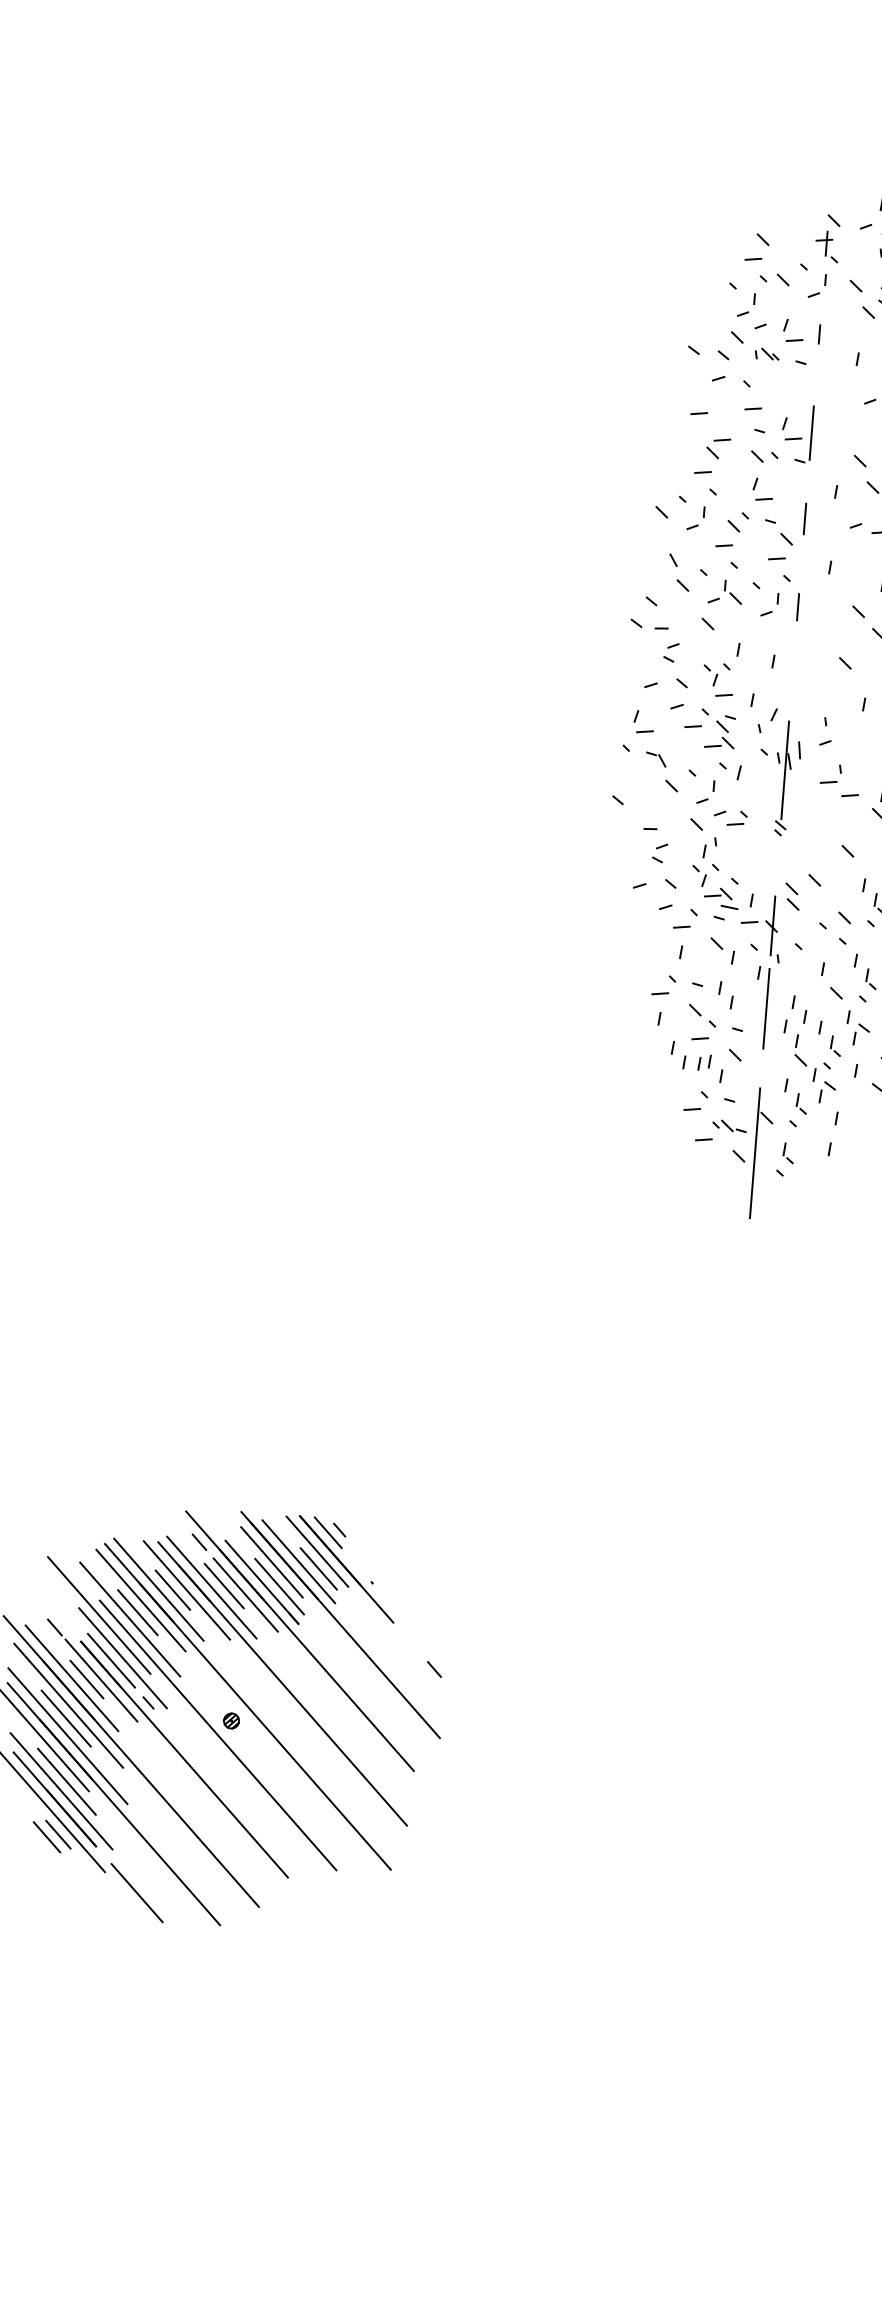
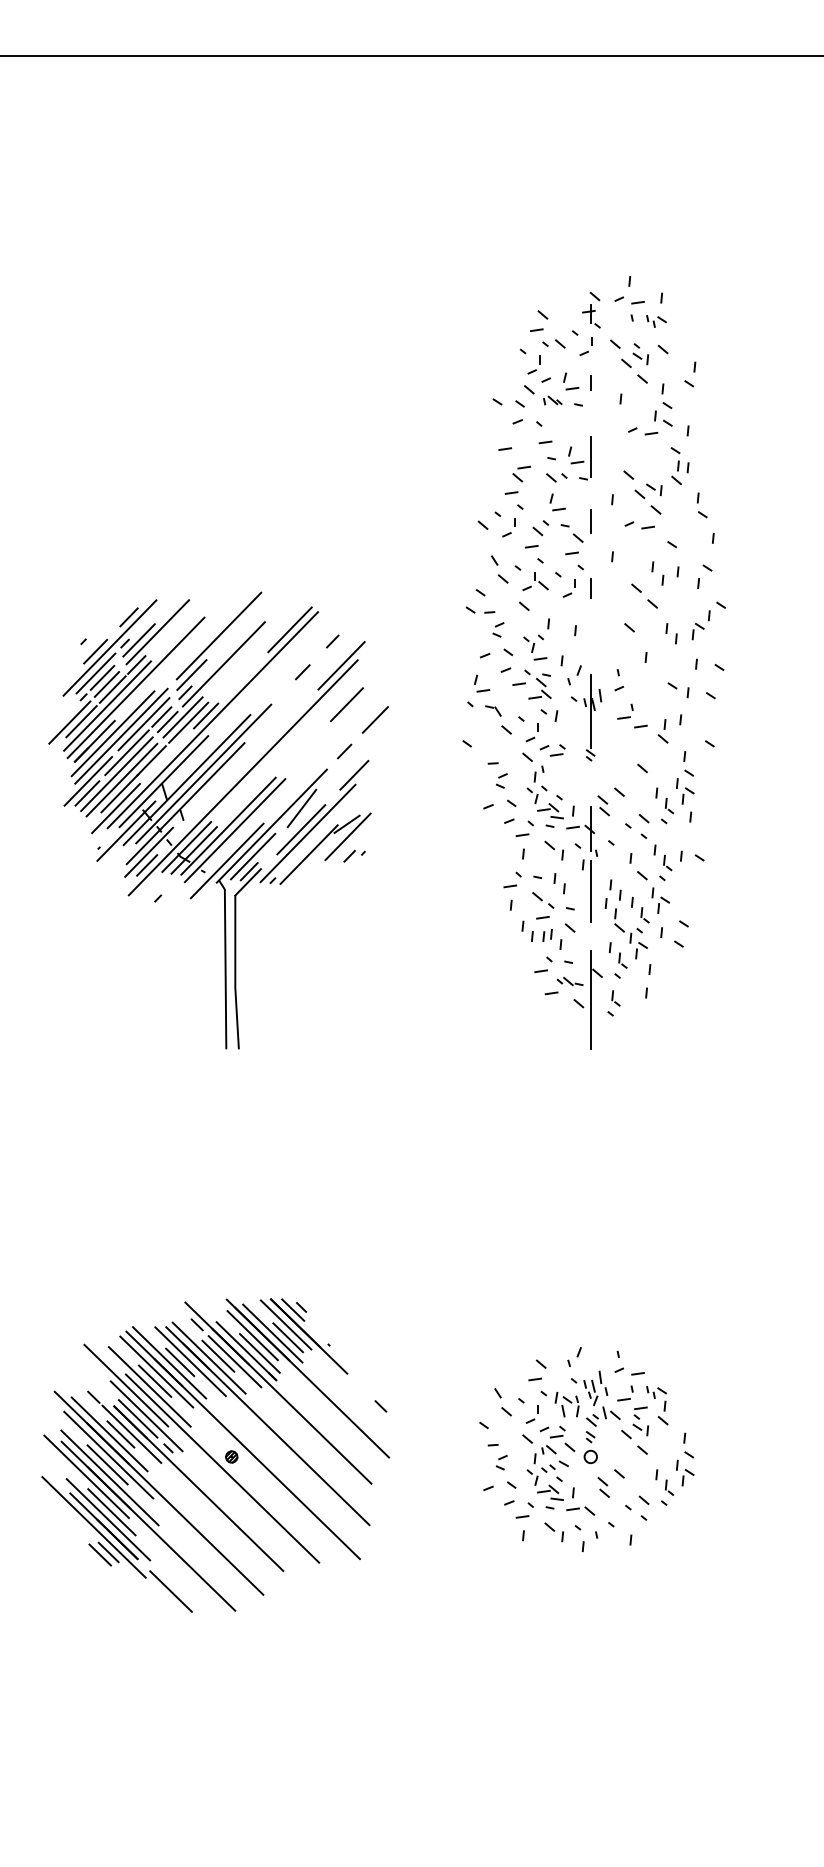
part: (272, 876) -> (212, 821), added
part: (702, 1748) -> (586, 1449), added

